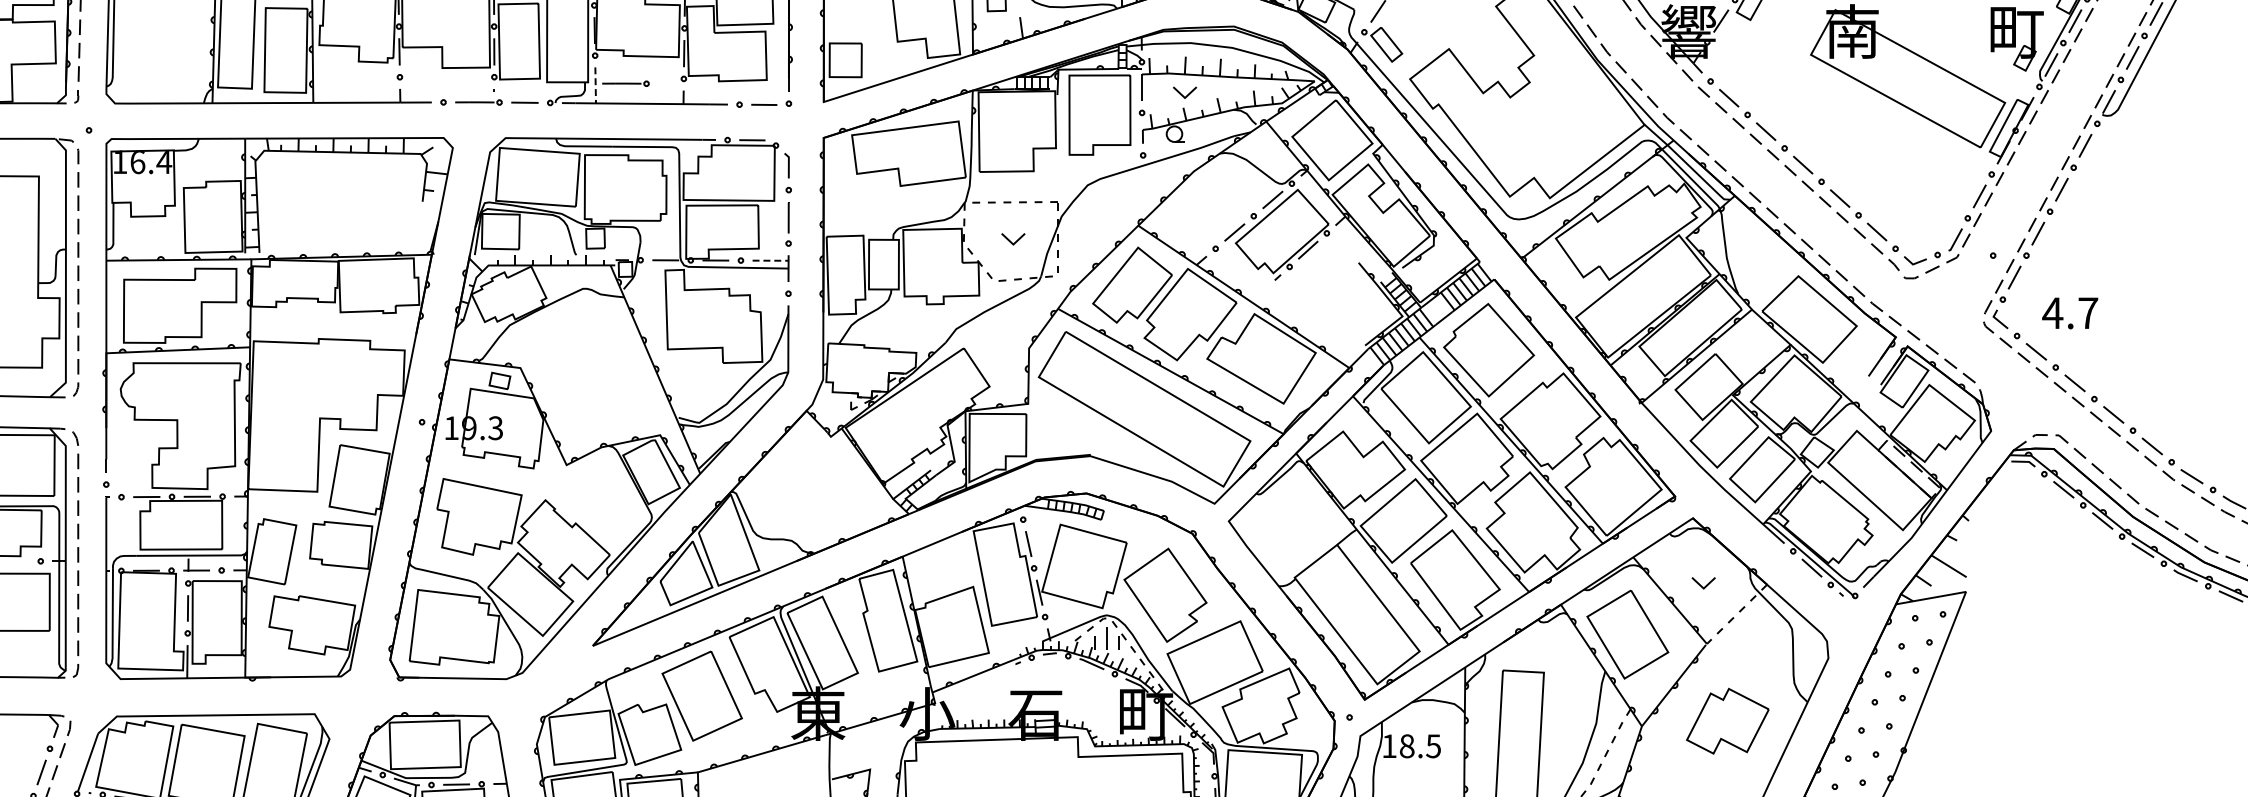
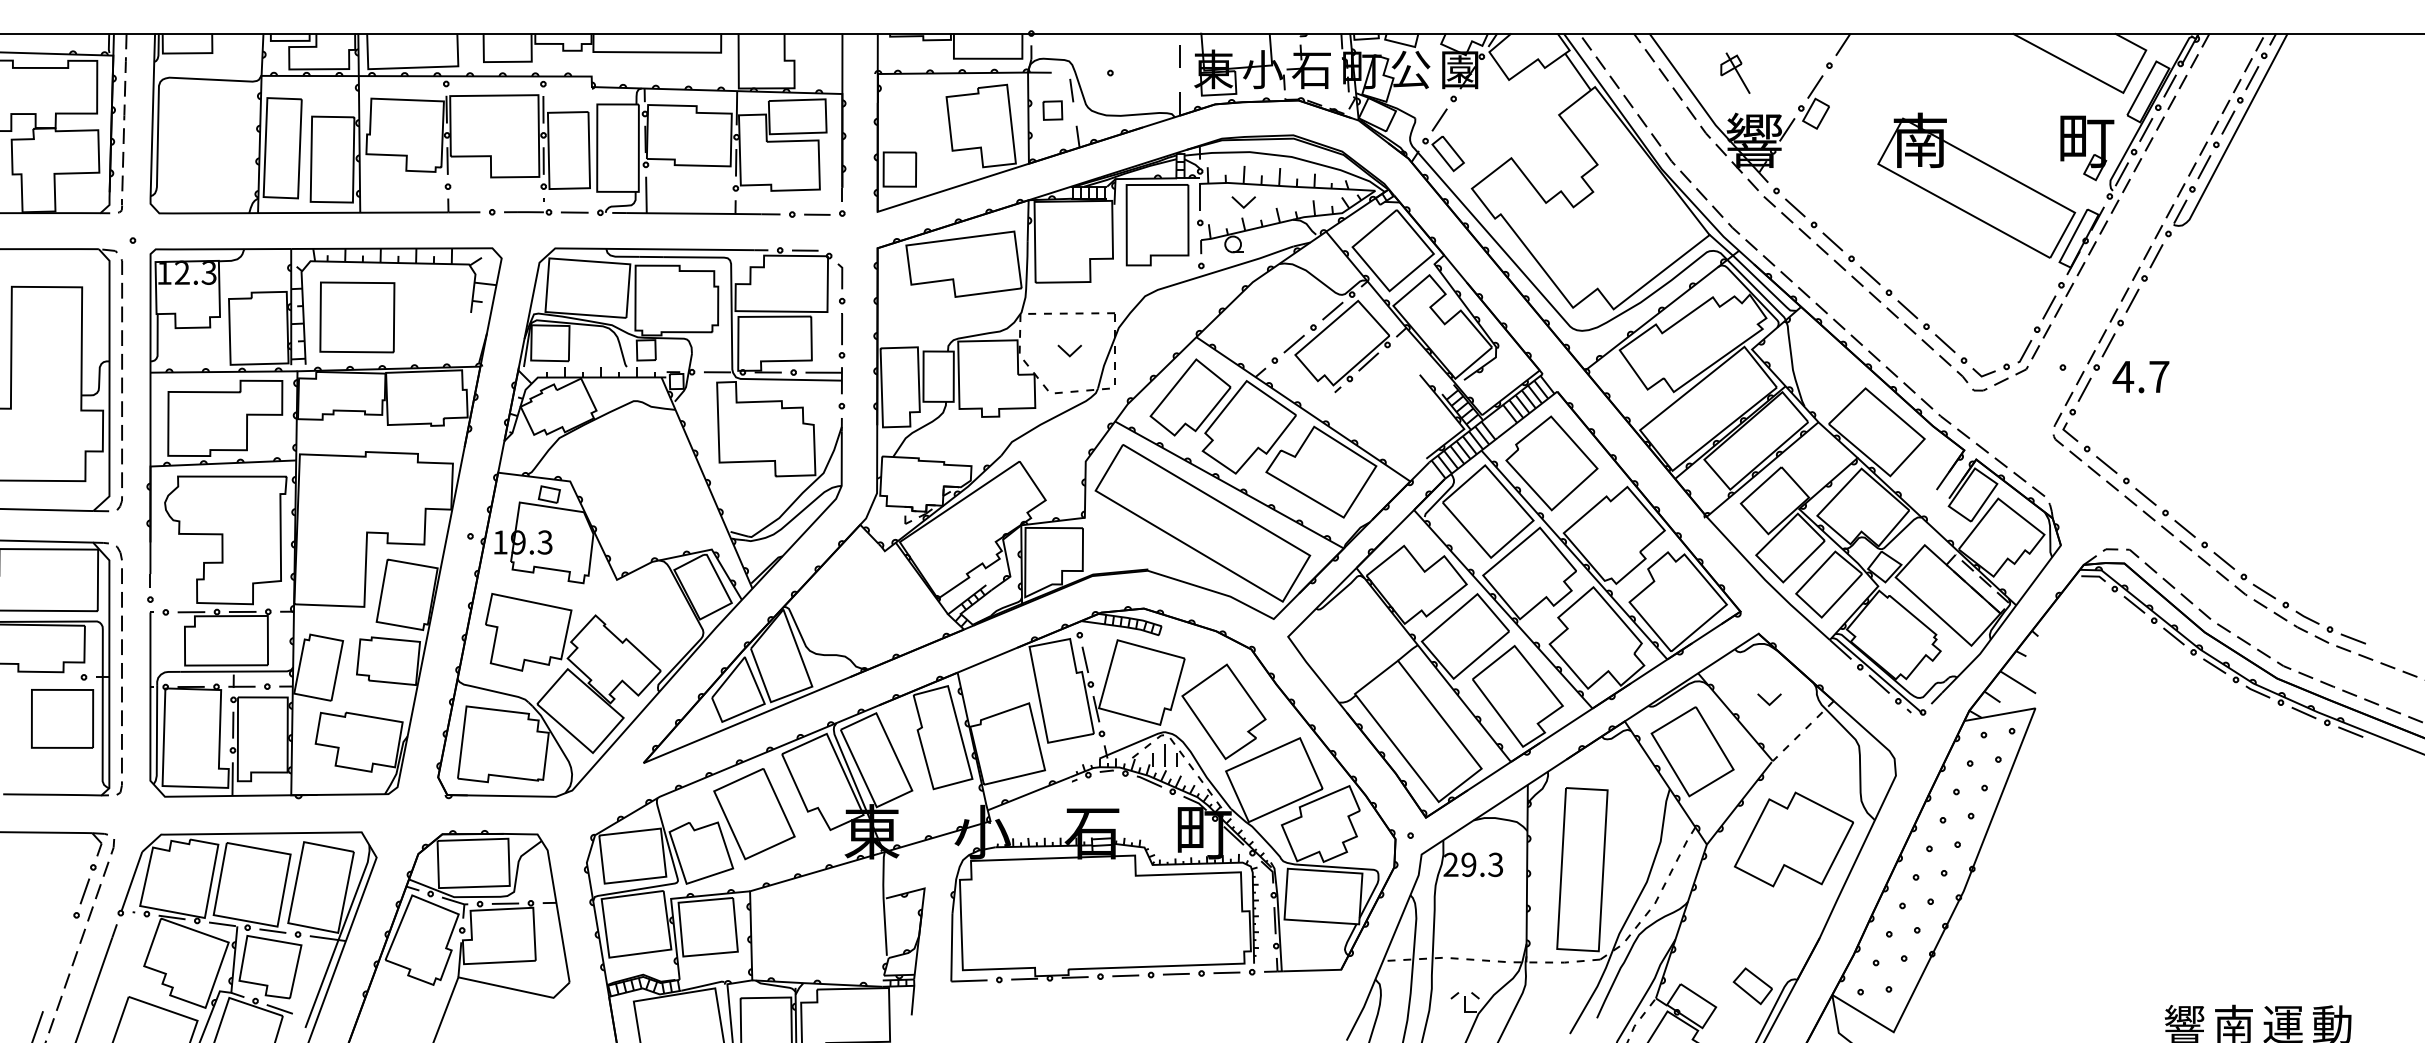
part: (626, 83) -> (677, 193), removed
line: (595, 85) -> (646, 195), dashed -> solid
text: (151, 161) -> (196, 272), 16.4 -> 12.3
part: (310, 206) -> (357, 317), added
line: (771, 260) -> (824, 372), dashed -> solid
text: (2069, 313) -> (2140, 377), moved
part: (1727, 721) -> (1793, 839), size x1.43
text: (1411, 745) -> (1473, 864), 18.5 -> 29.3

